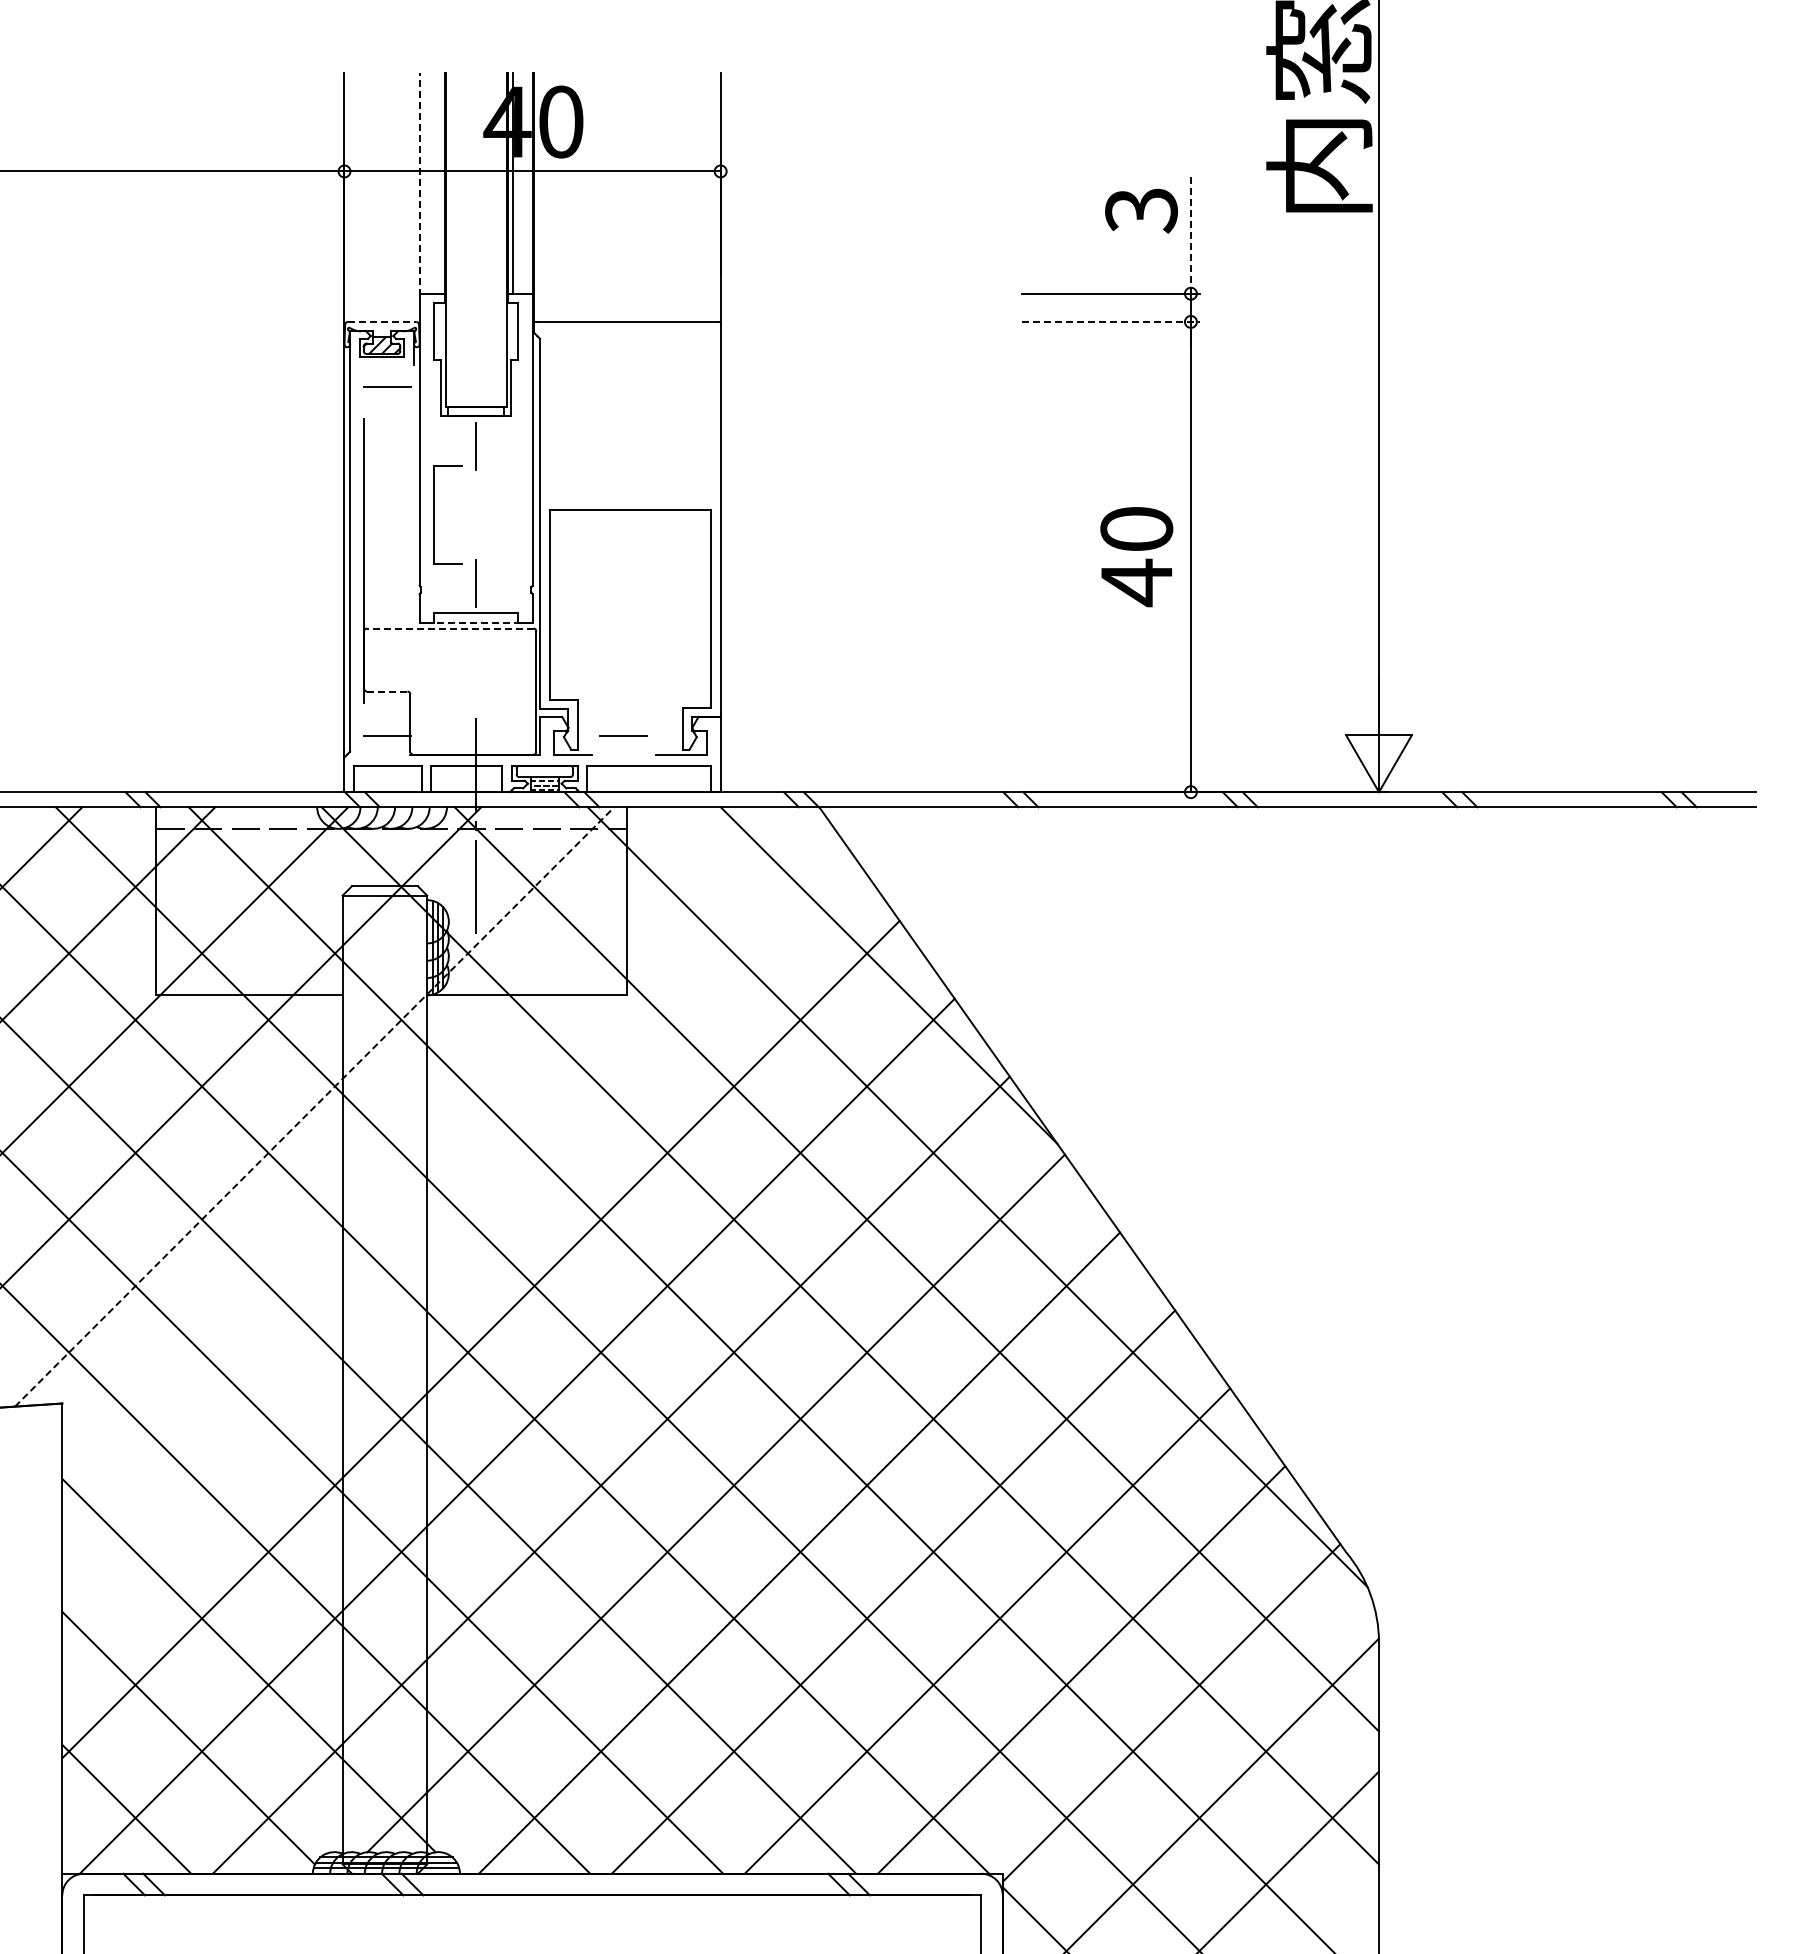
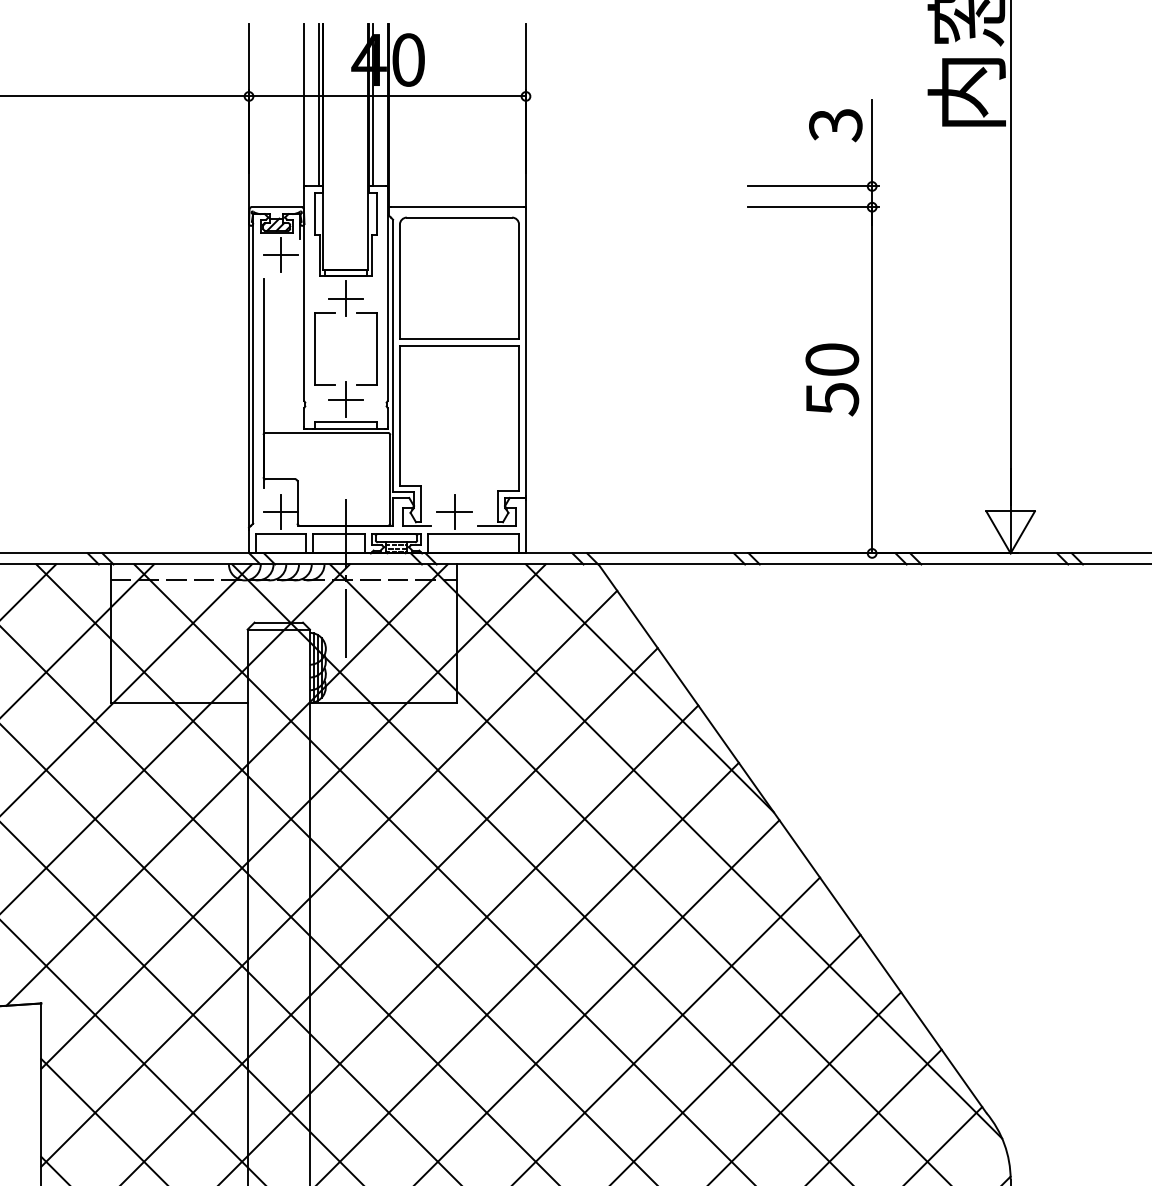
line: (439, 182) -> (318, 104), added
line: (419, 183) -> (304, 105), dashed -> solid
line: (1190, 235) -> (871, 143), dashed -> solid
line: (382, 321) -> (277, 206), dashed -> solid
line: (1111, 321) -> (813, 206), dashed -> solid
line: (387, 386) -> (280, 254), added
part: (630, 418) -> (459, 278), added
line: (475, 446) -> (345, 298), added
part: (517, 514) -> (376, 348), added
text: (1137, 582) -> (832, 399), 40 -> 50
line: (475, 583) -> (345, 399), added
line: (475, 622) -> (345, 428), dashed -> solid
line: (449, 628) -> (326, 432), dashed -> solid
line: (387, 691) -> (280, 479), dashed -> solid
line: (387, 735) -> (280, 511), added
line: (623, 735) -> (454, 511), added
line: (314, 1106) -> (226, 784), dashed -> solid
line: (404, 1149) -> (293, 816), added
line: (453, 1233) -> (329, 878), added

